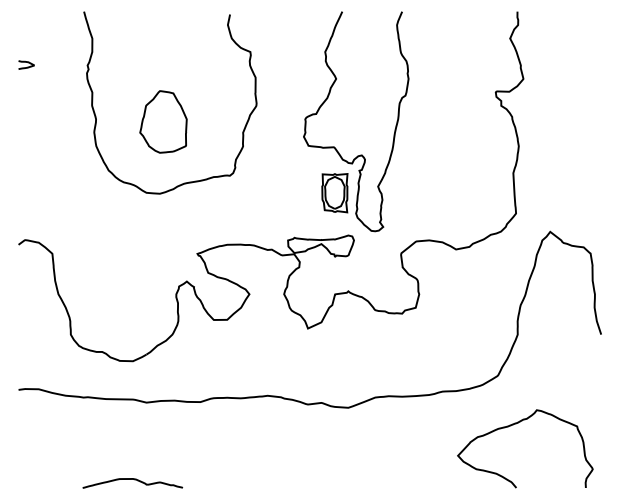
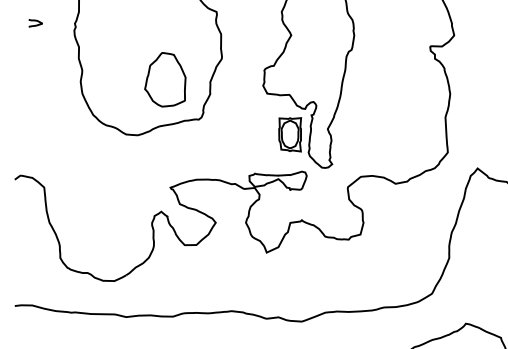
curve: (27, 63) -> (36, 21), moved
part: (163, 121) -> (165, 79), moved

